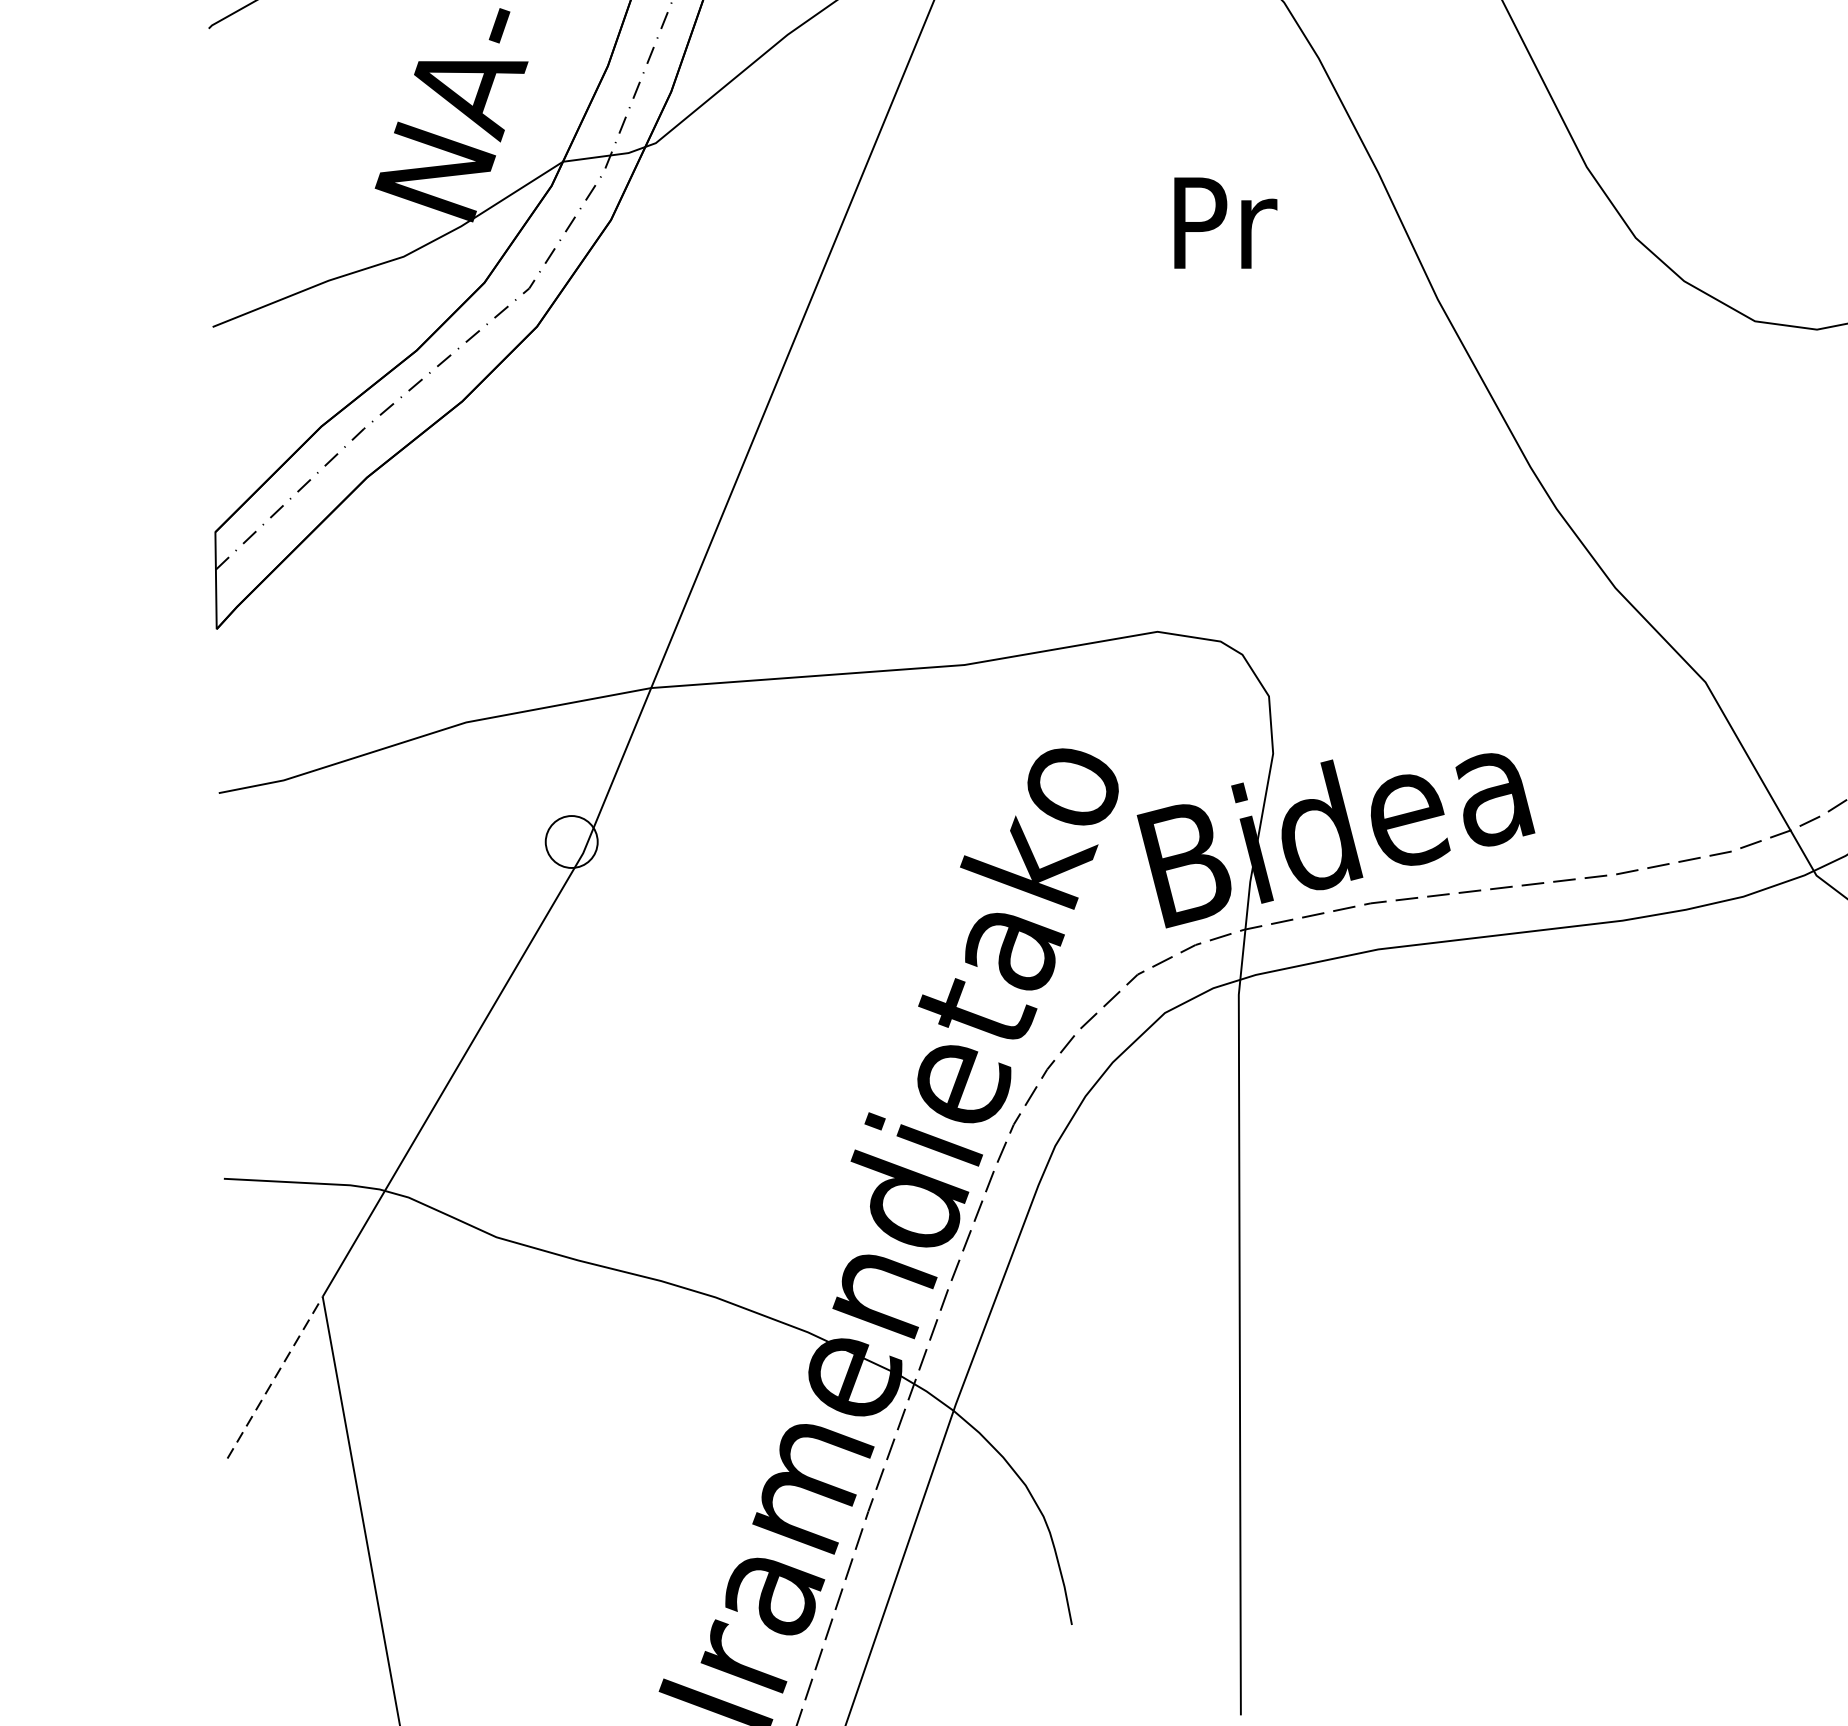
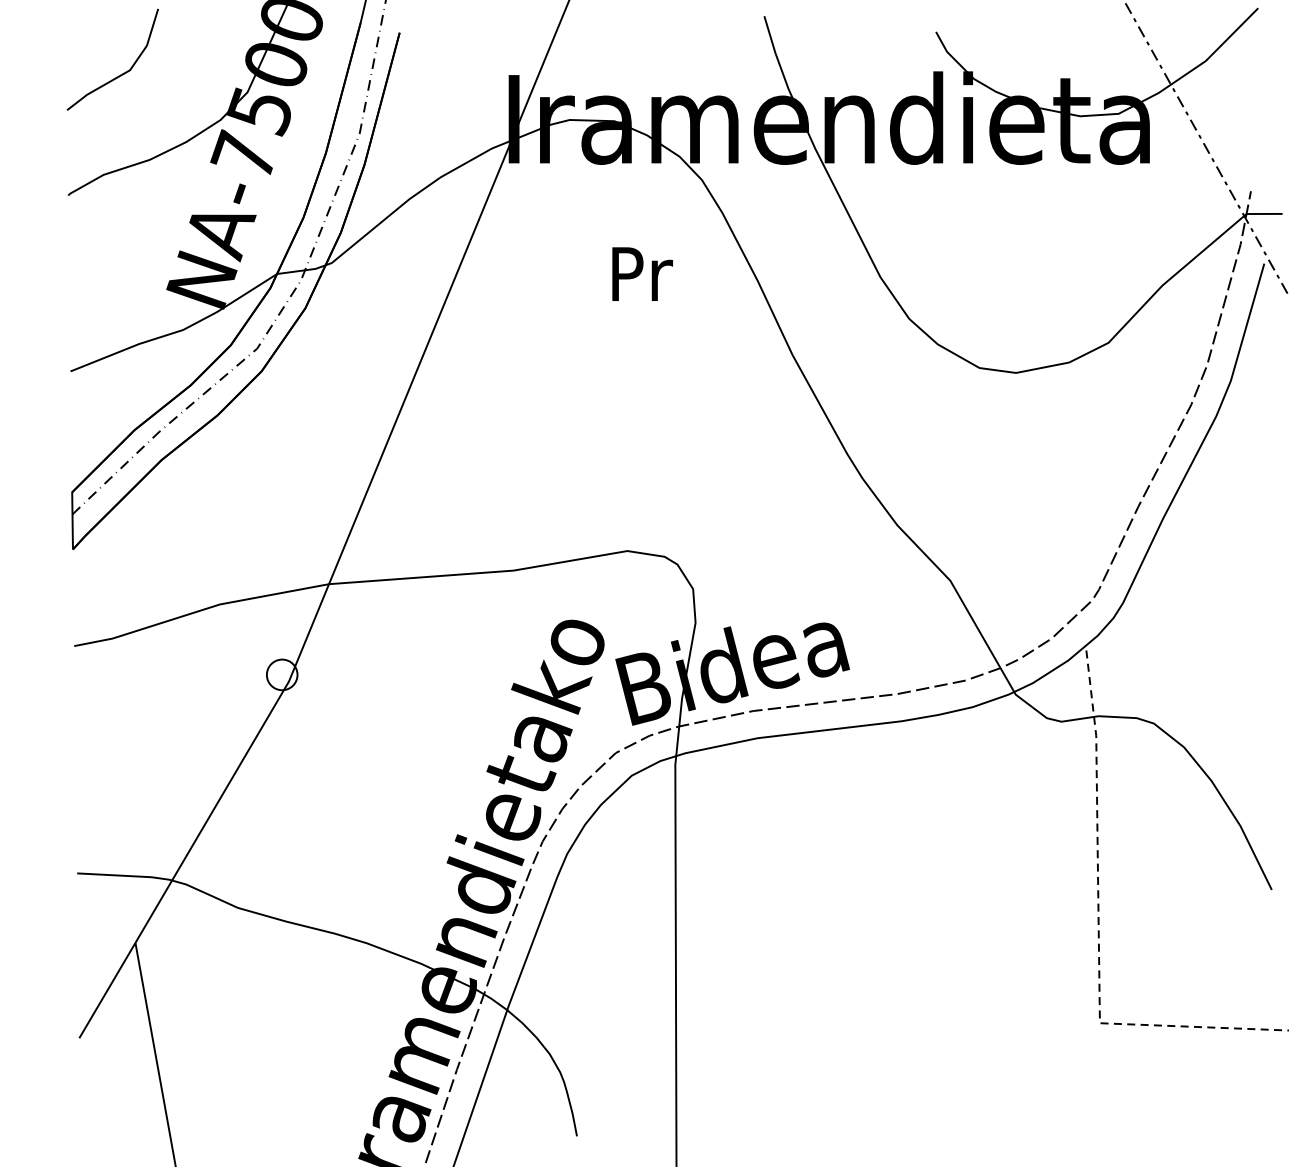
text: (1225, 221) -> (642, 273), moved
line: (275, 1377) -> (107, 990), dashed -> solid

